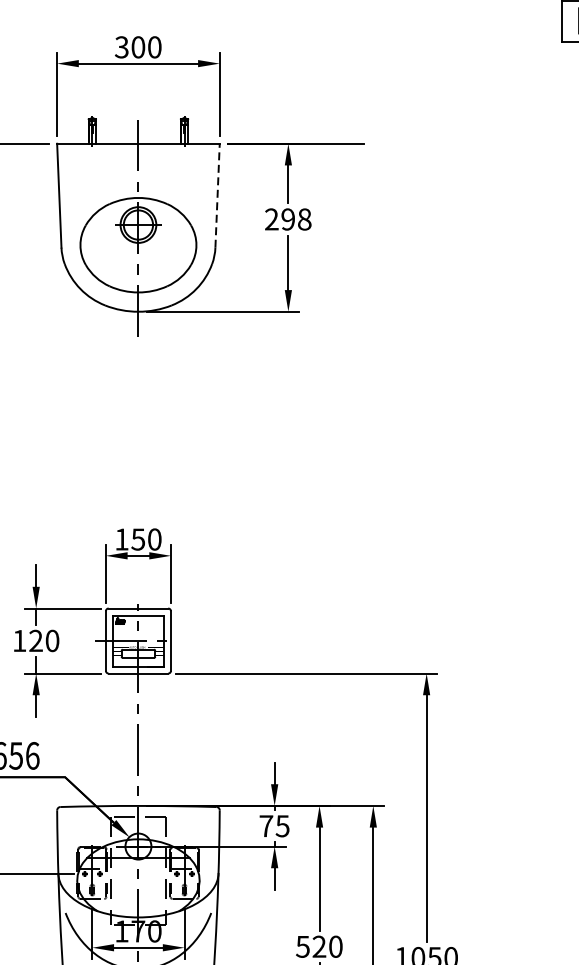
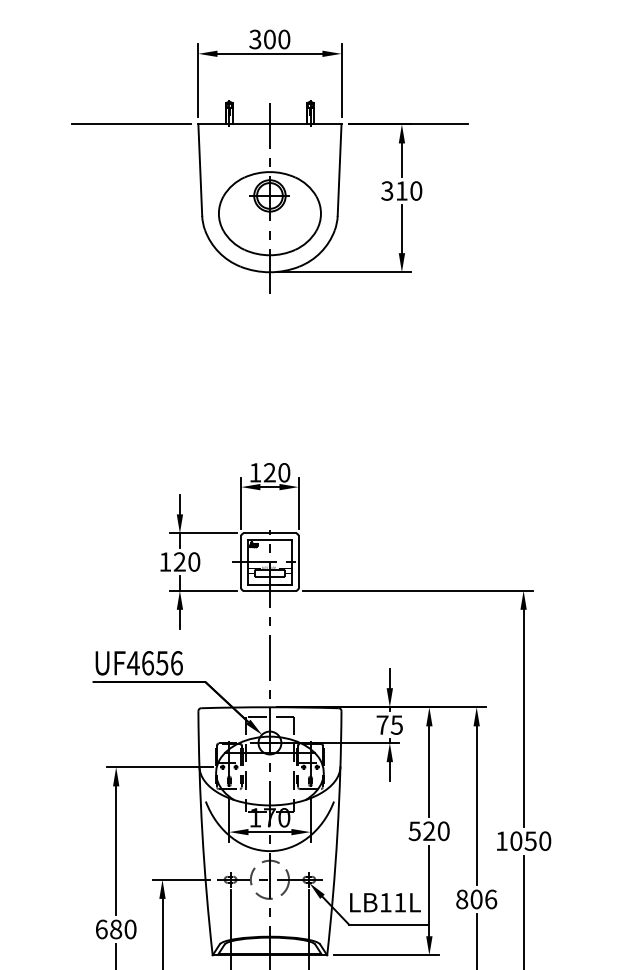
line: (217, 196) -> (339, 170), dashed -> solid
text: (287, 218) -> (401, 190), 298 -> 310
text: (137, 539) -> (269, 472), 150 -> 120

